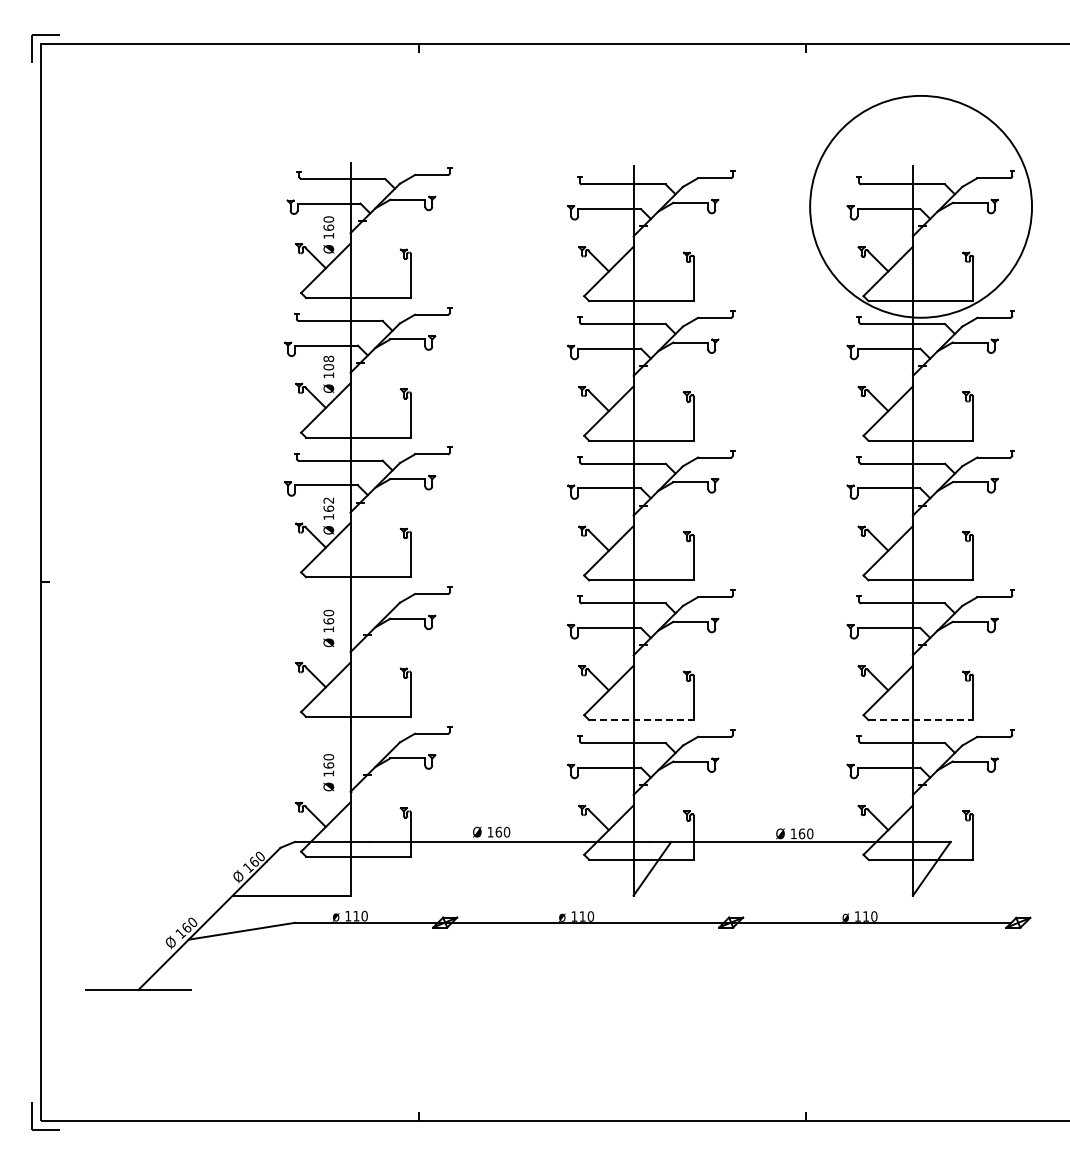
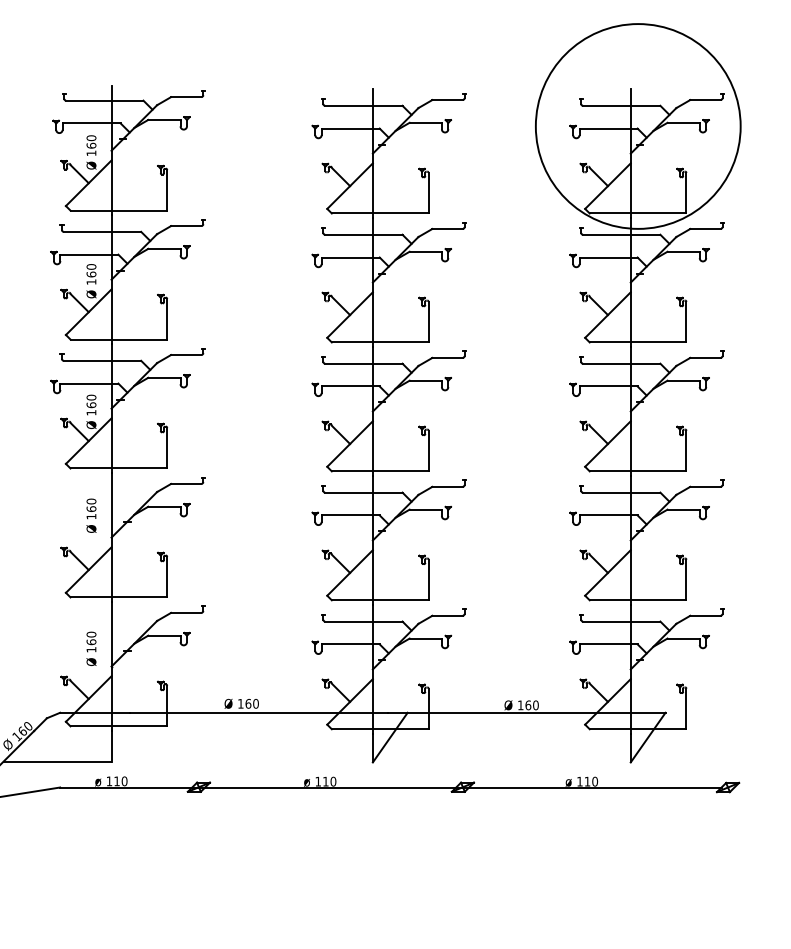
text: (328, 362) -> (91, 270), 108 -> 160
text: (328, 500) -> (91, 397), 162 -> 160
line: (642, 720) -> (381, 600), dashed -> solid
line: (921, 720) -> (638, 600), dashed -> solid

